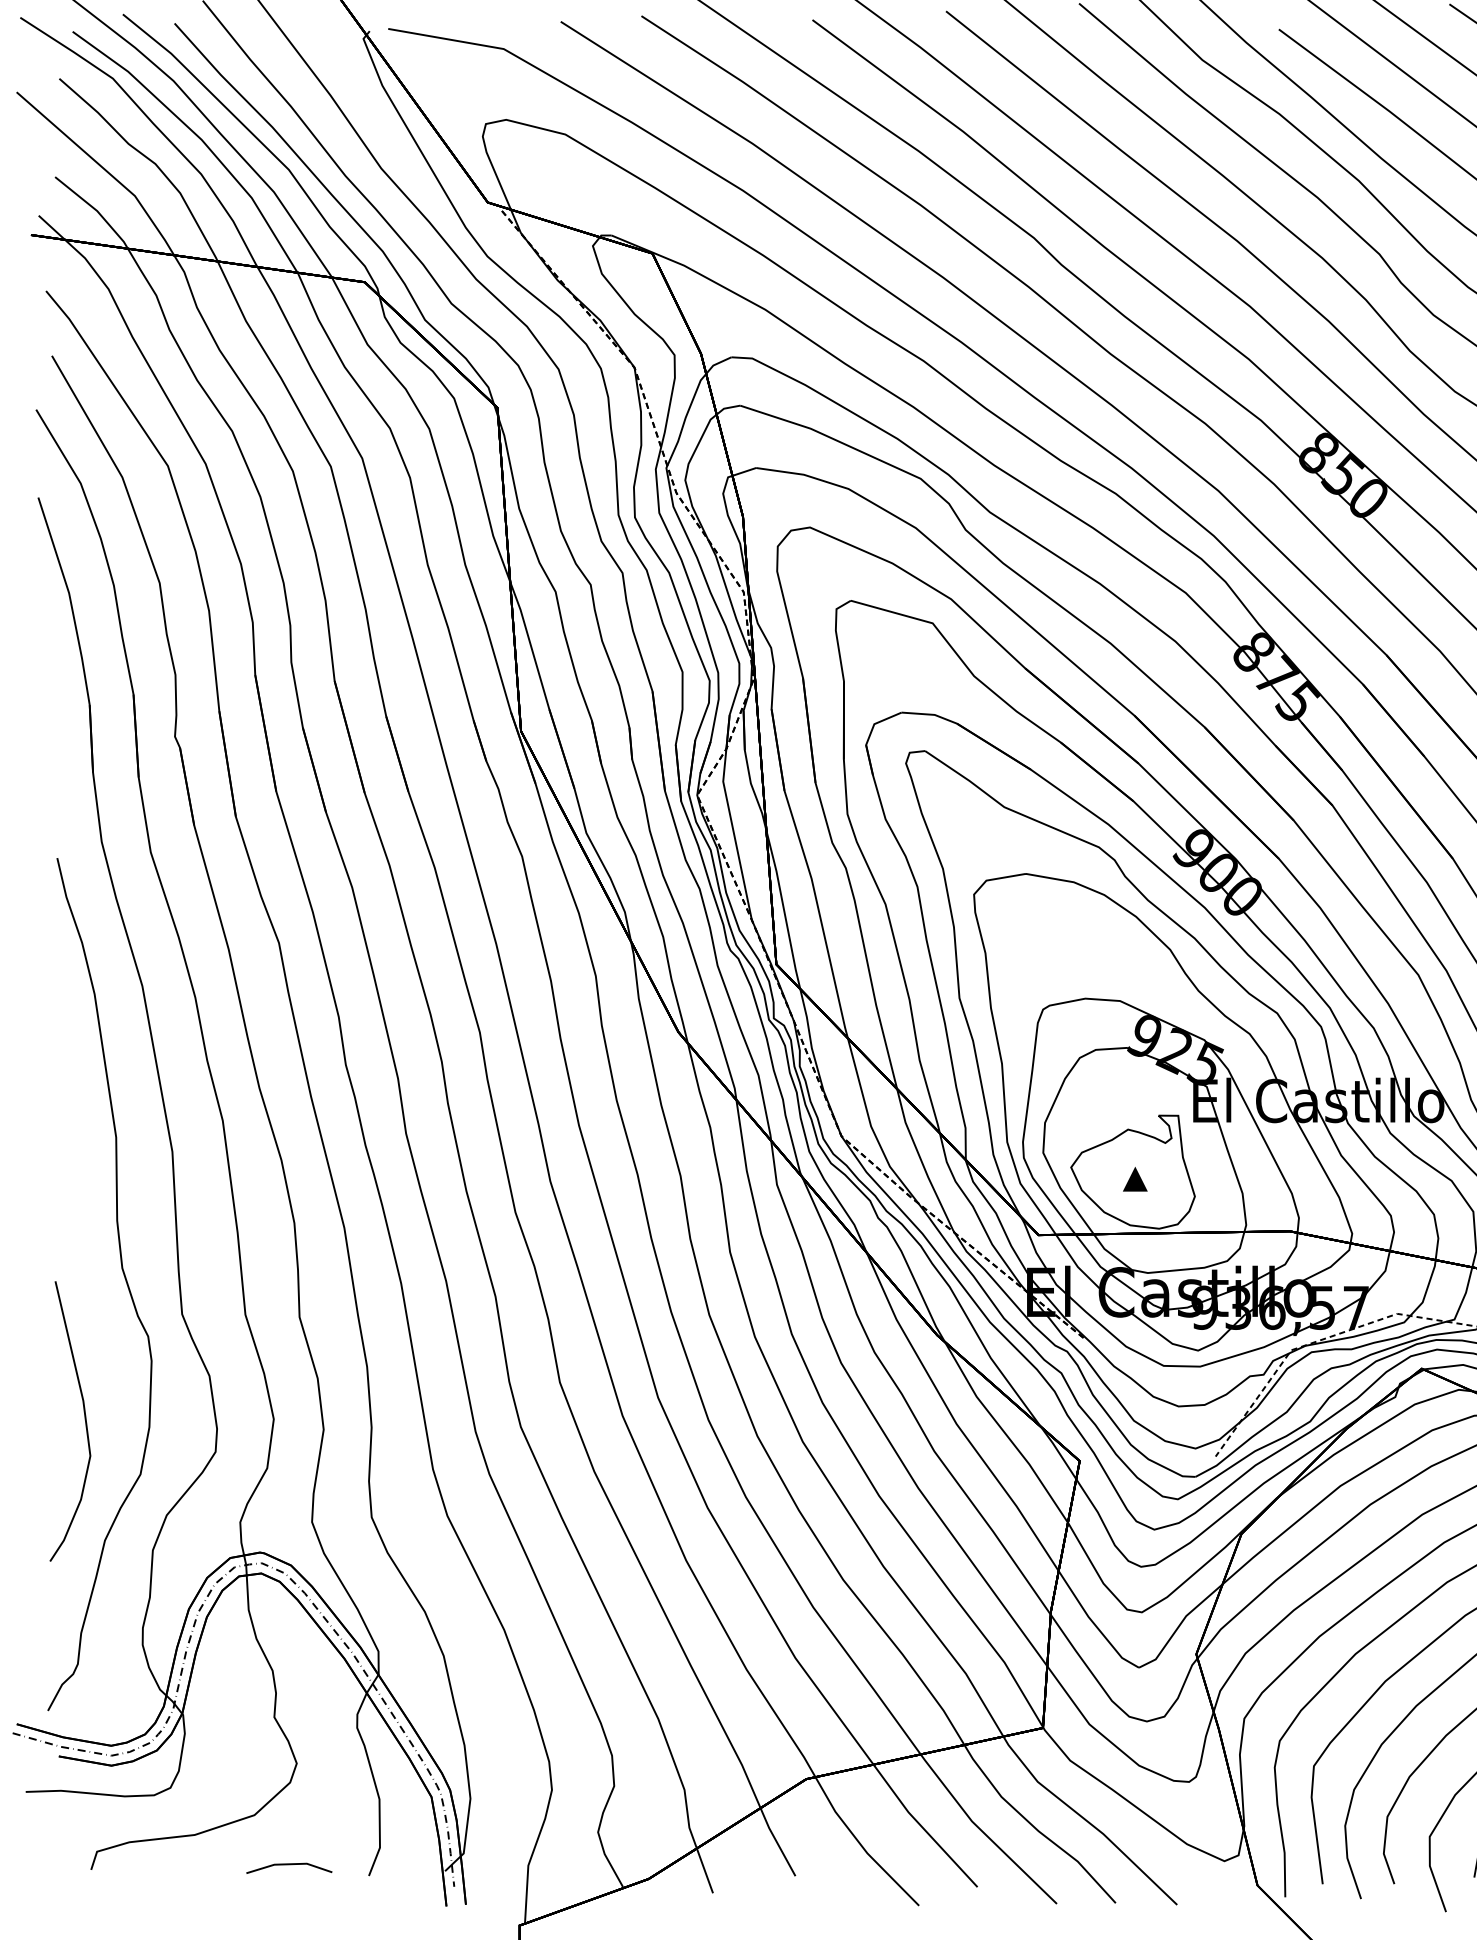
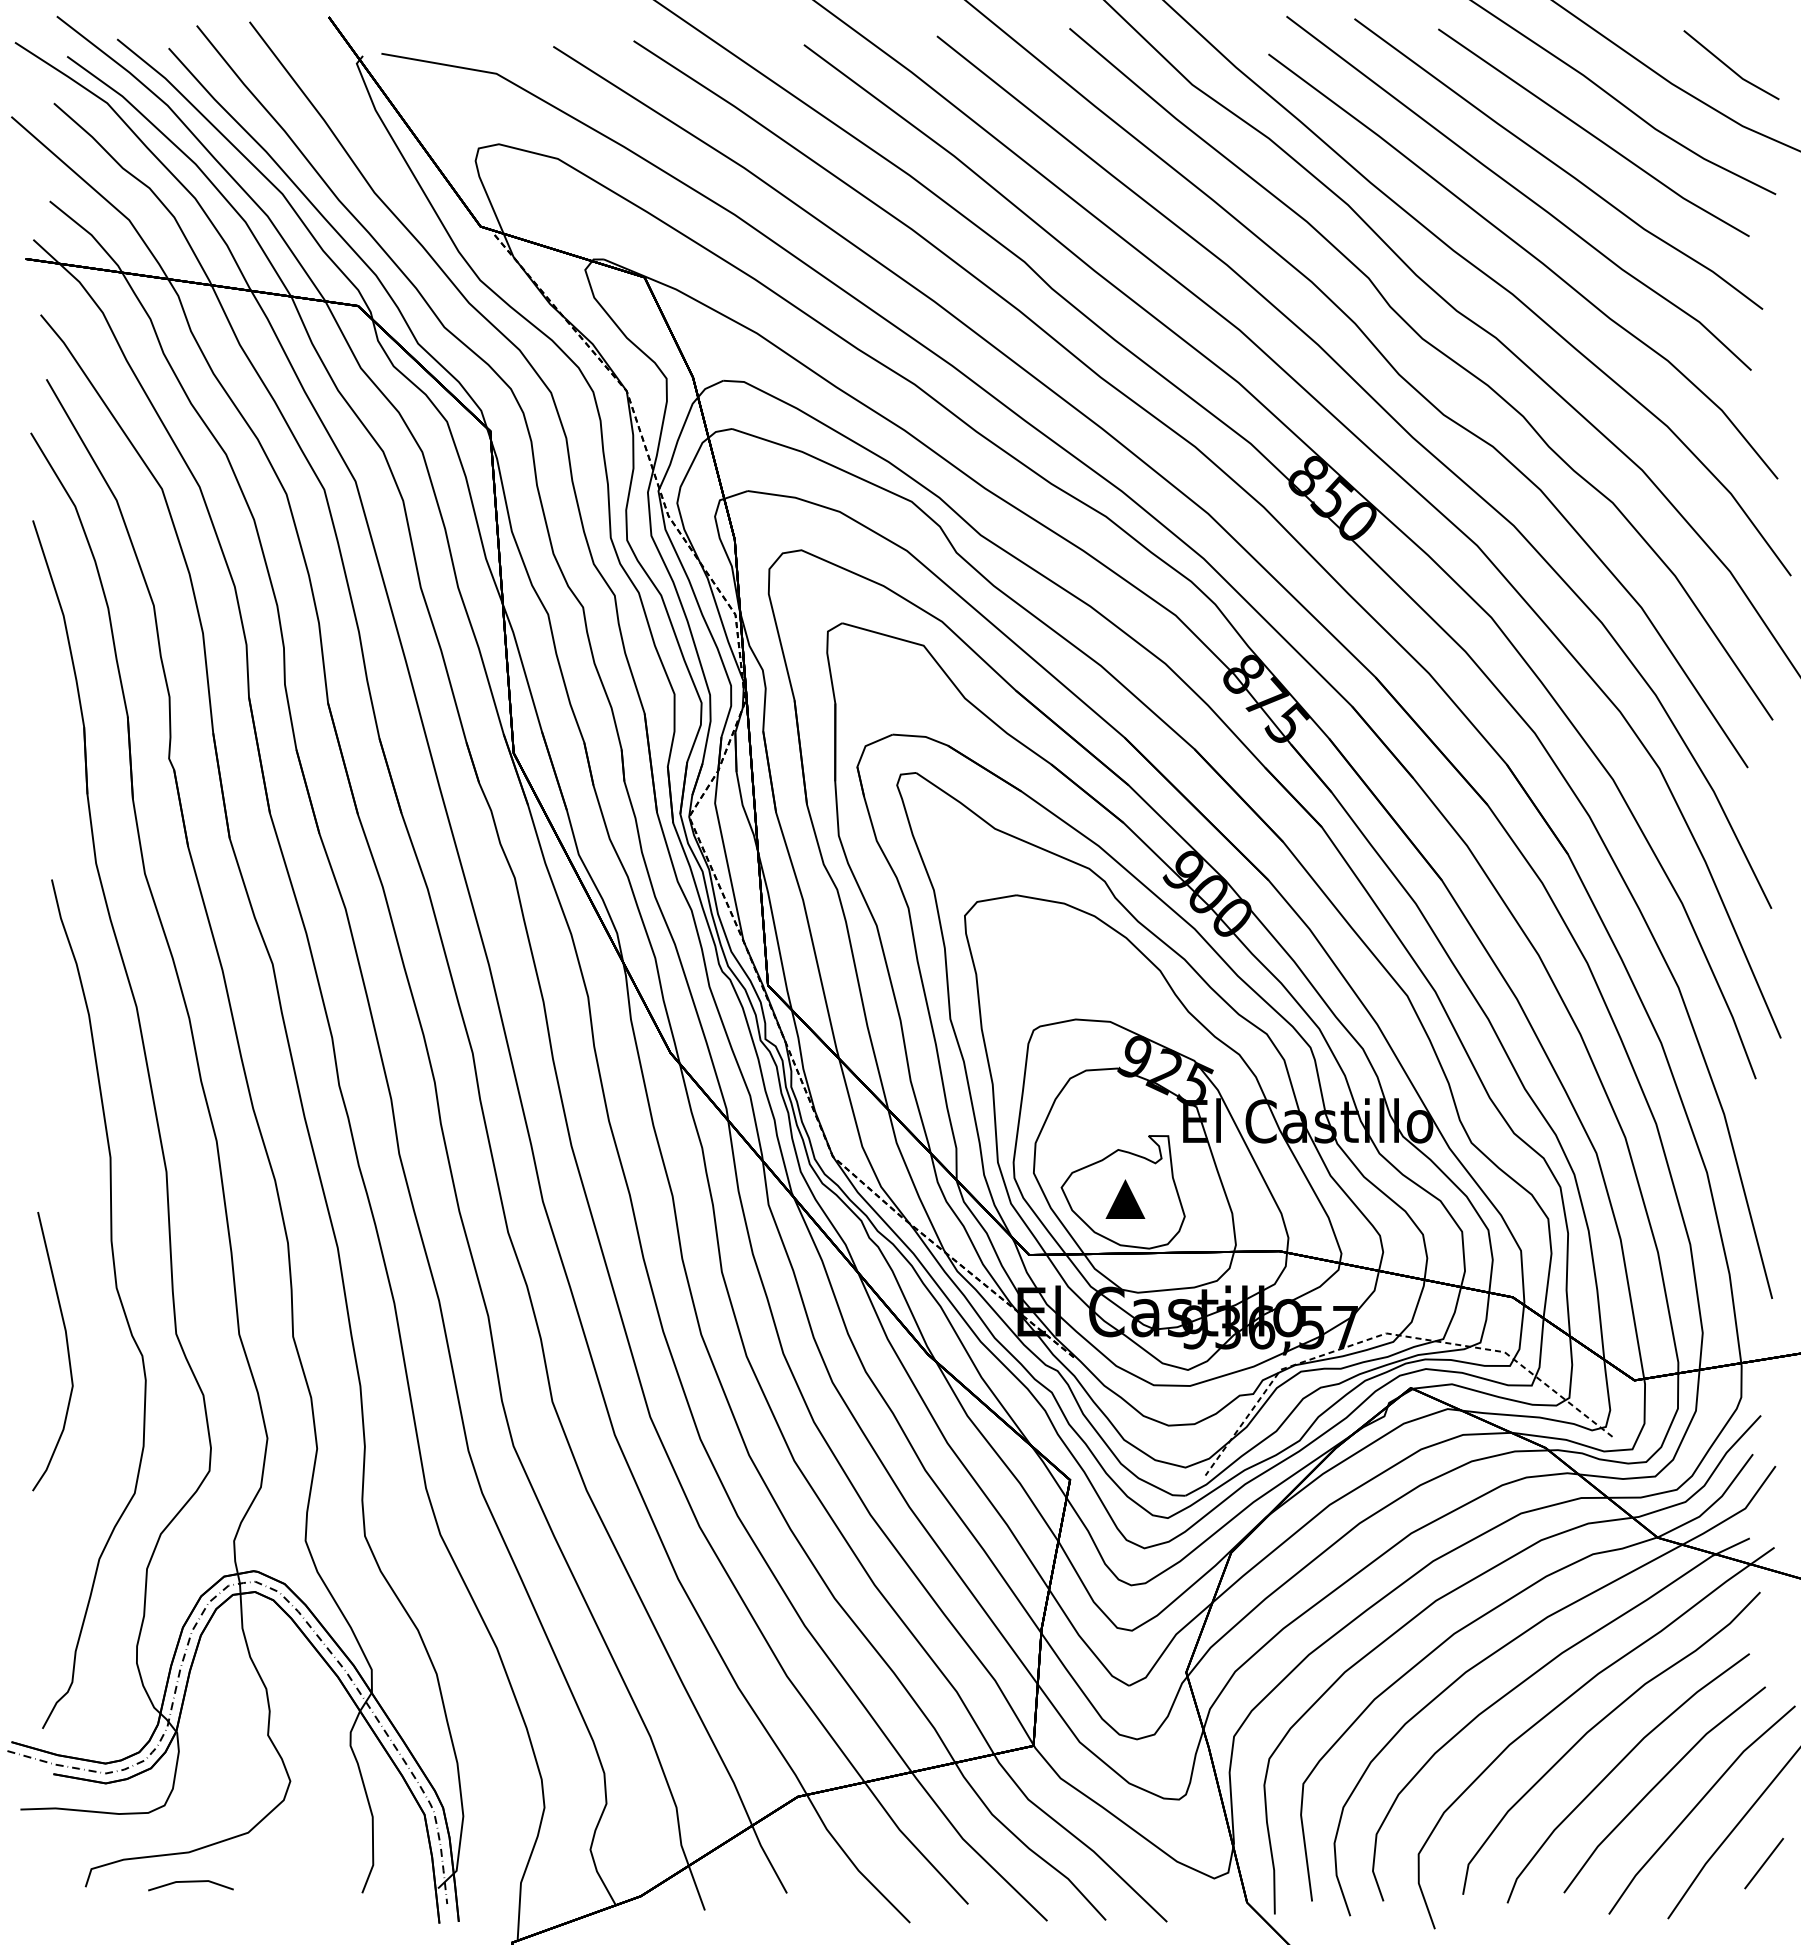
part: (1135, 1179) -> (1125, 1199), size x1.6
curve: (84, 1416) -> (66, 1346), moved
line: (288, 1865) -> (190, 1882), moved

